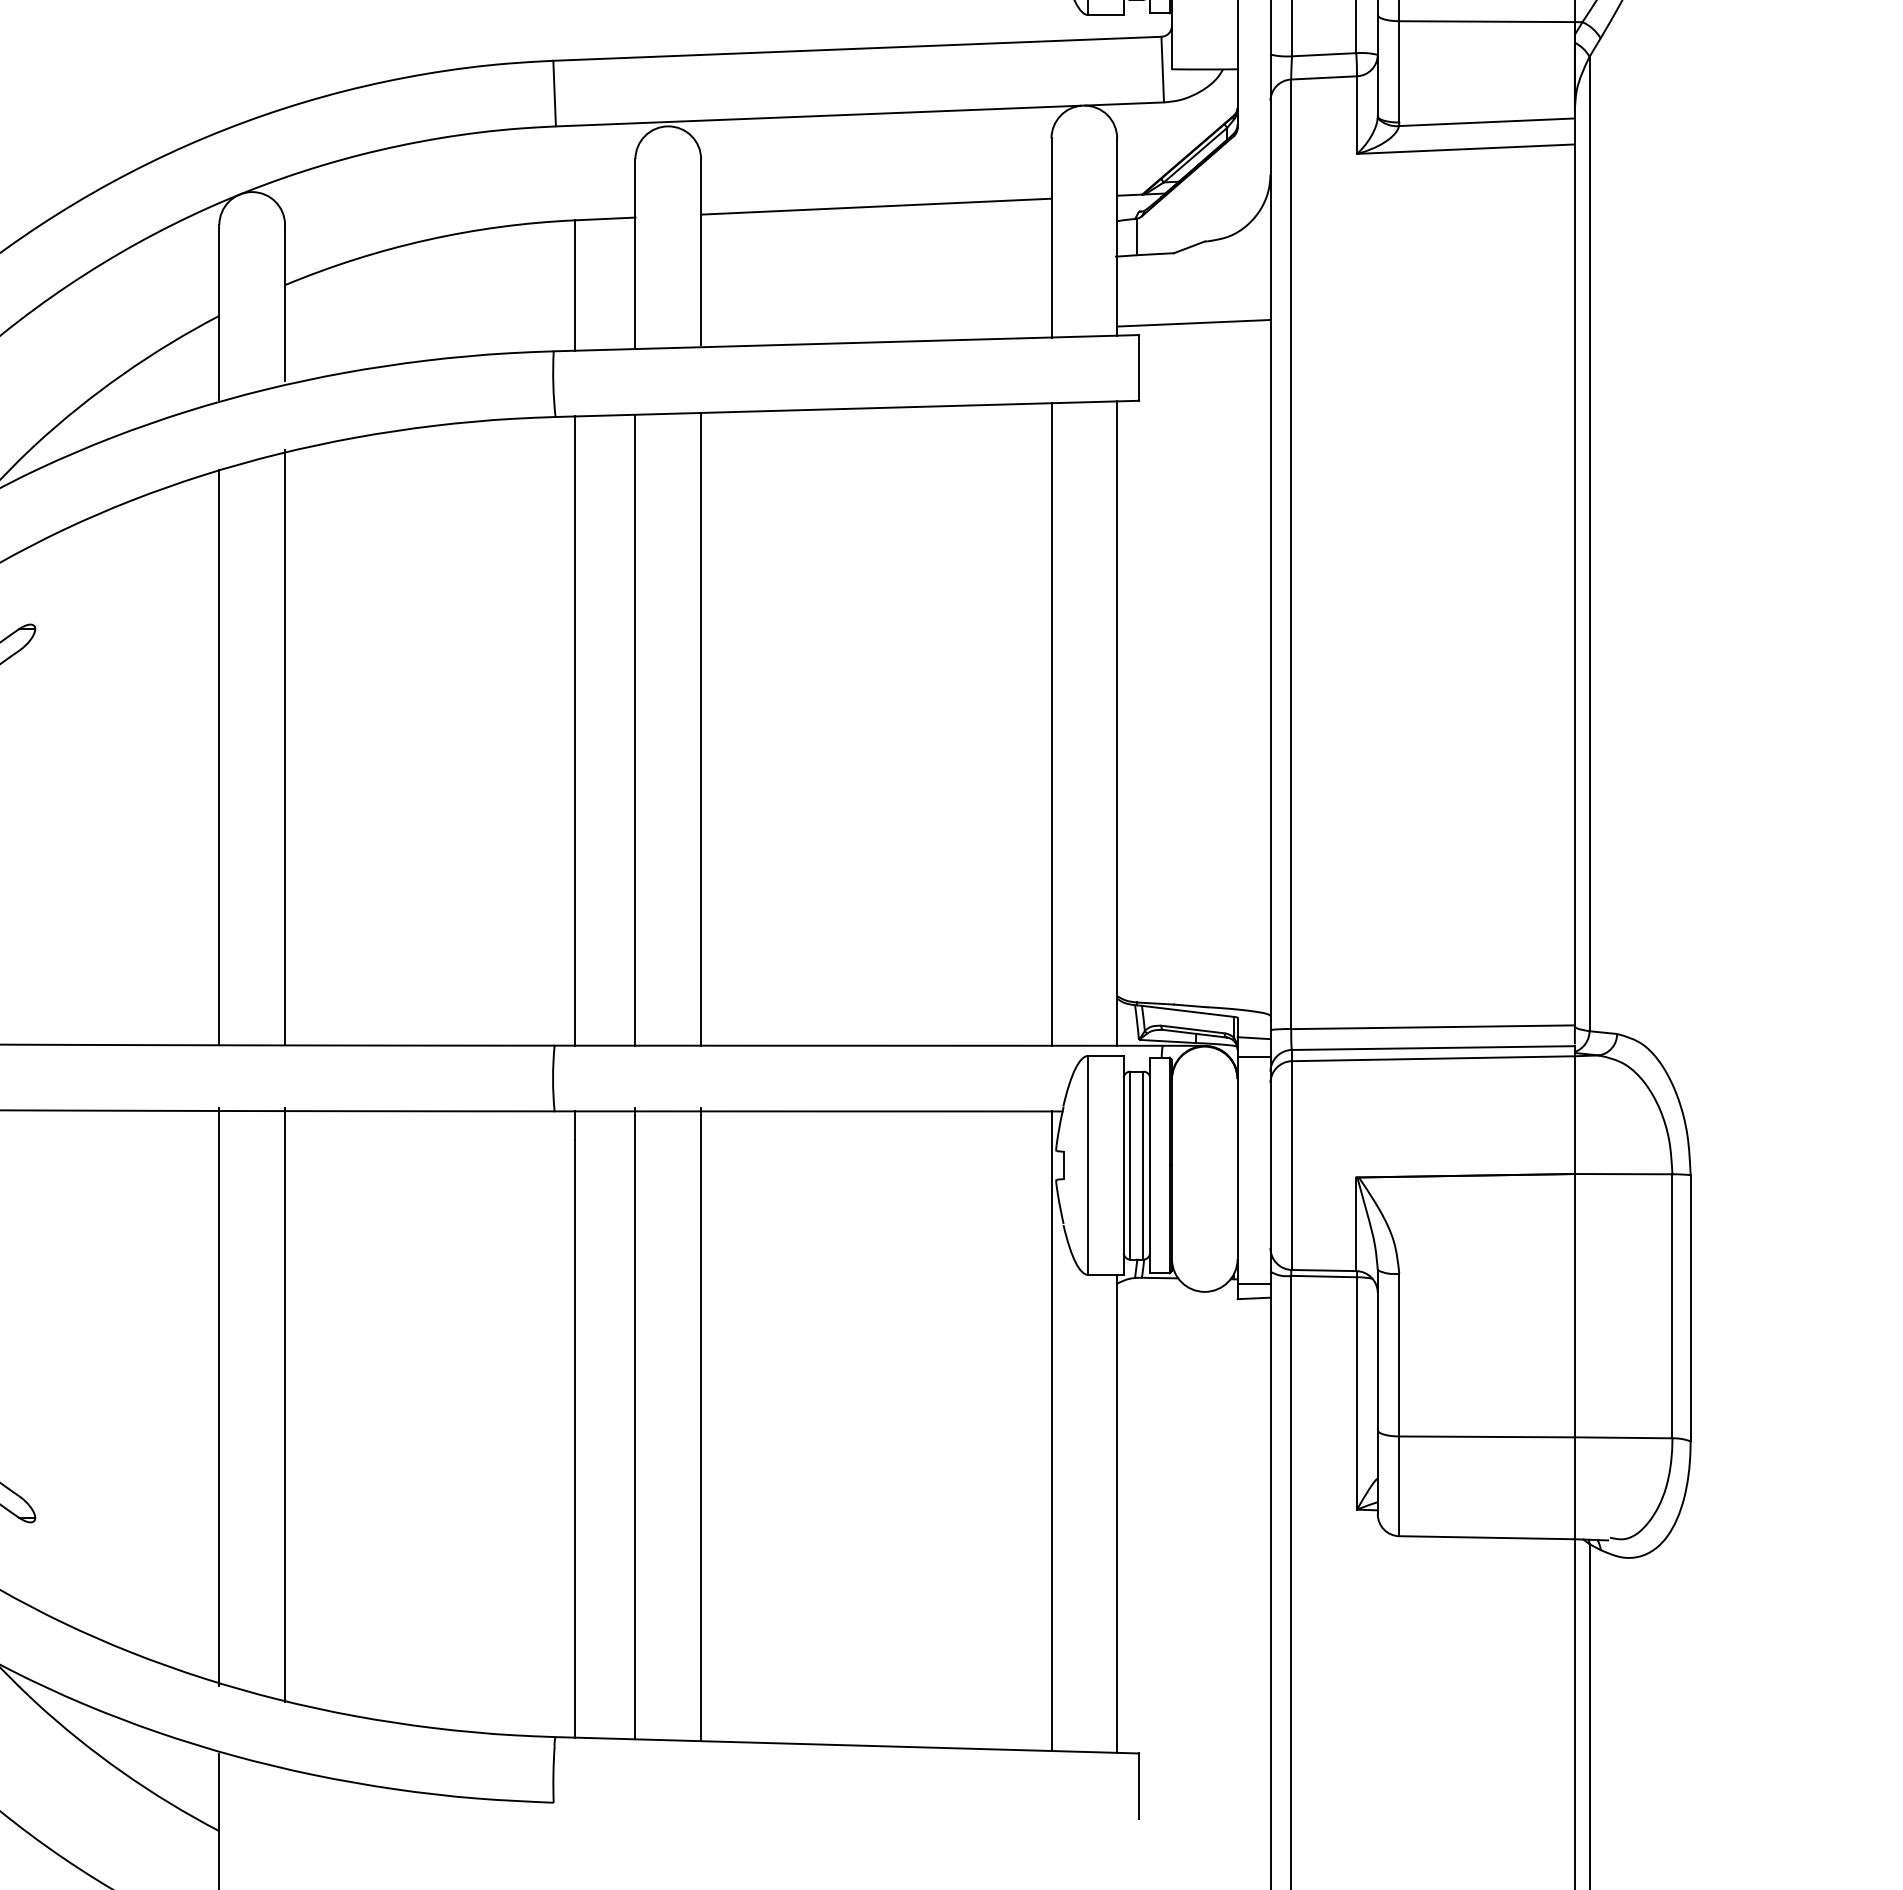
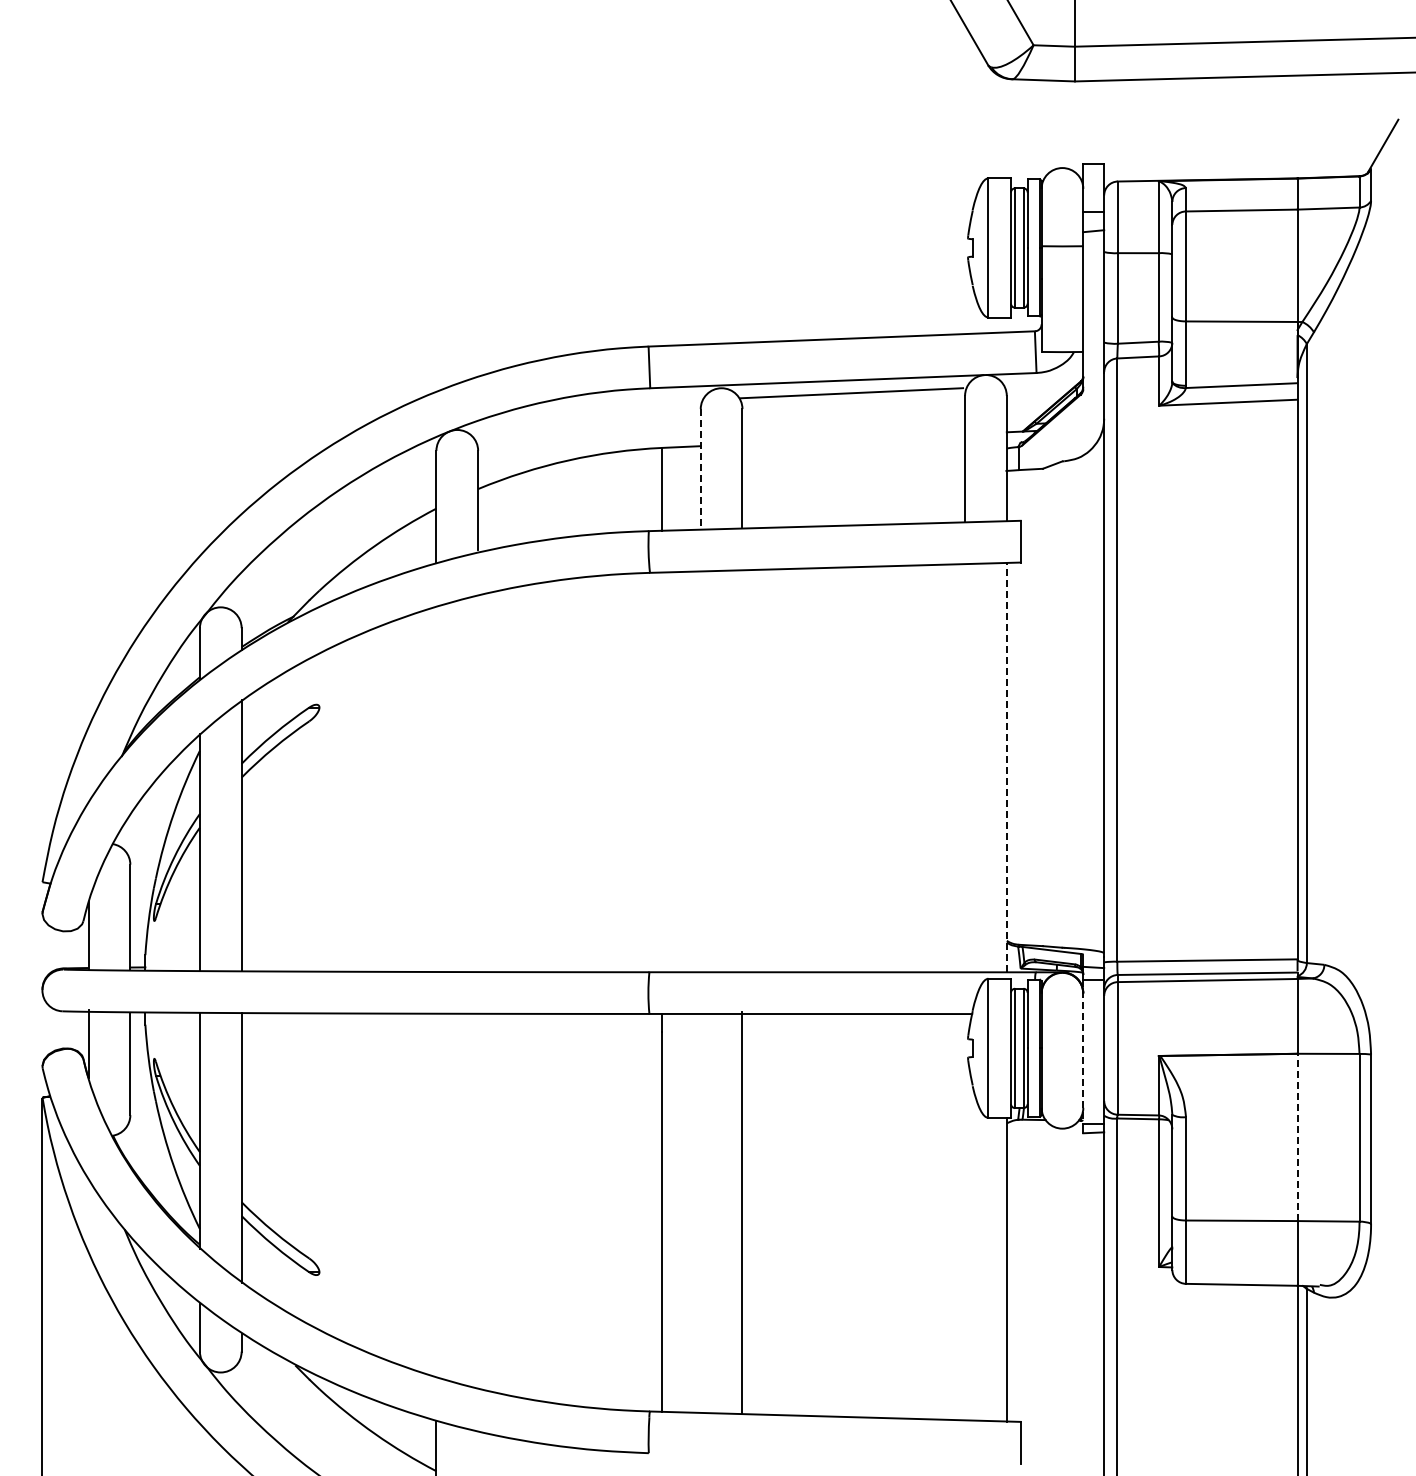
line: (875, 207) -> (851, 393), moved
line: (635, 252) -> (700, 468), solid -> dashed
line: (1193, 323) -> (1055, 513), removed
line: (1116, 723) -> (1006, 767), solid -> dashed
line: (1052, 724) -> (965, 768), removed
line: (635, 729) -> (700, 771), removed
line: (701, 729) -> (742, 771), removed
line: (575, 731) -> (662, 772), removed
line: (285, 746) -> (478, 782), removed
line: (219, 758) -> (436, 789), removed
line: (1237, 1172) -> (1083, 1052), solid -> dashed
line: (1574, 1305) -> (1297, 1137), solid -> dashed
line: (219, 1395) -> (436, 1194), removed
line: (285, 1404) -> (478, 1200), removed
line: (635, 1422) -> (700, 1211), removed
line: (1052, 1431) -> (965, 1217), removed

